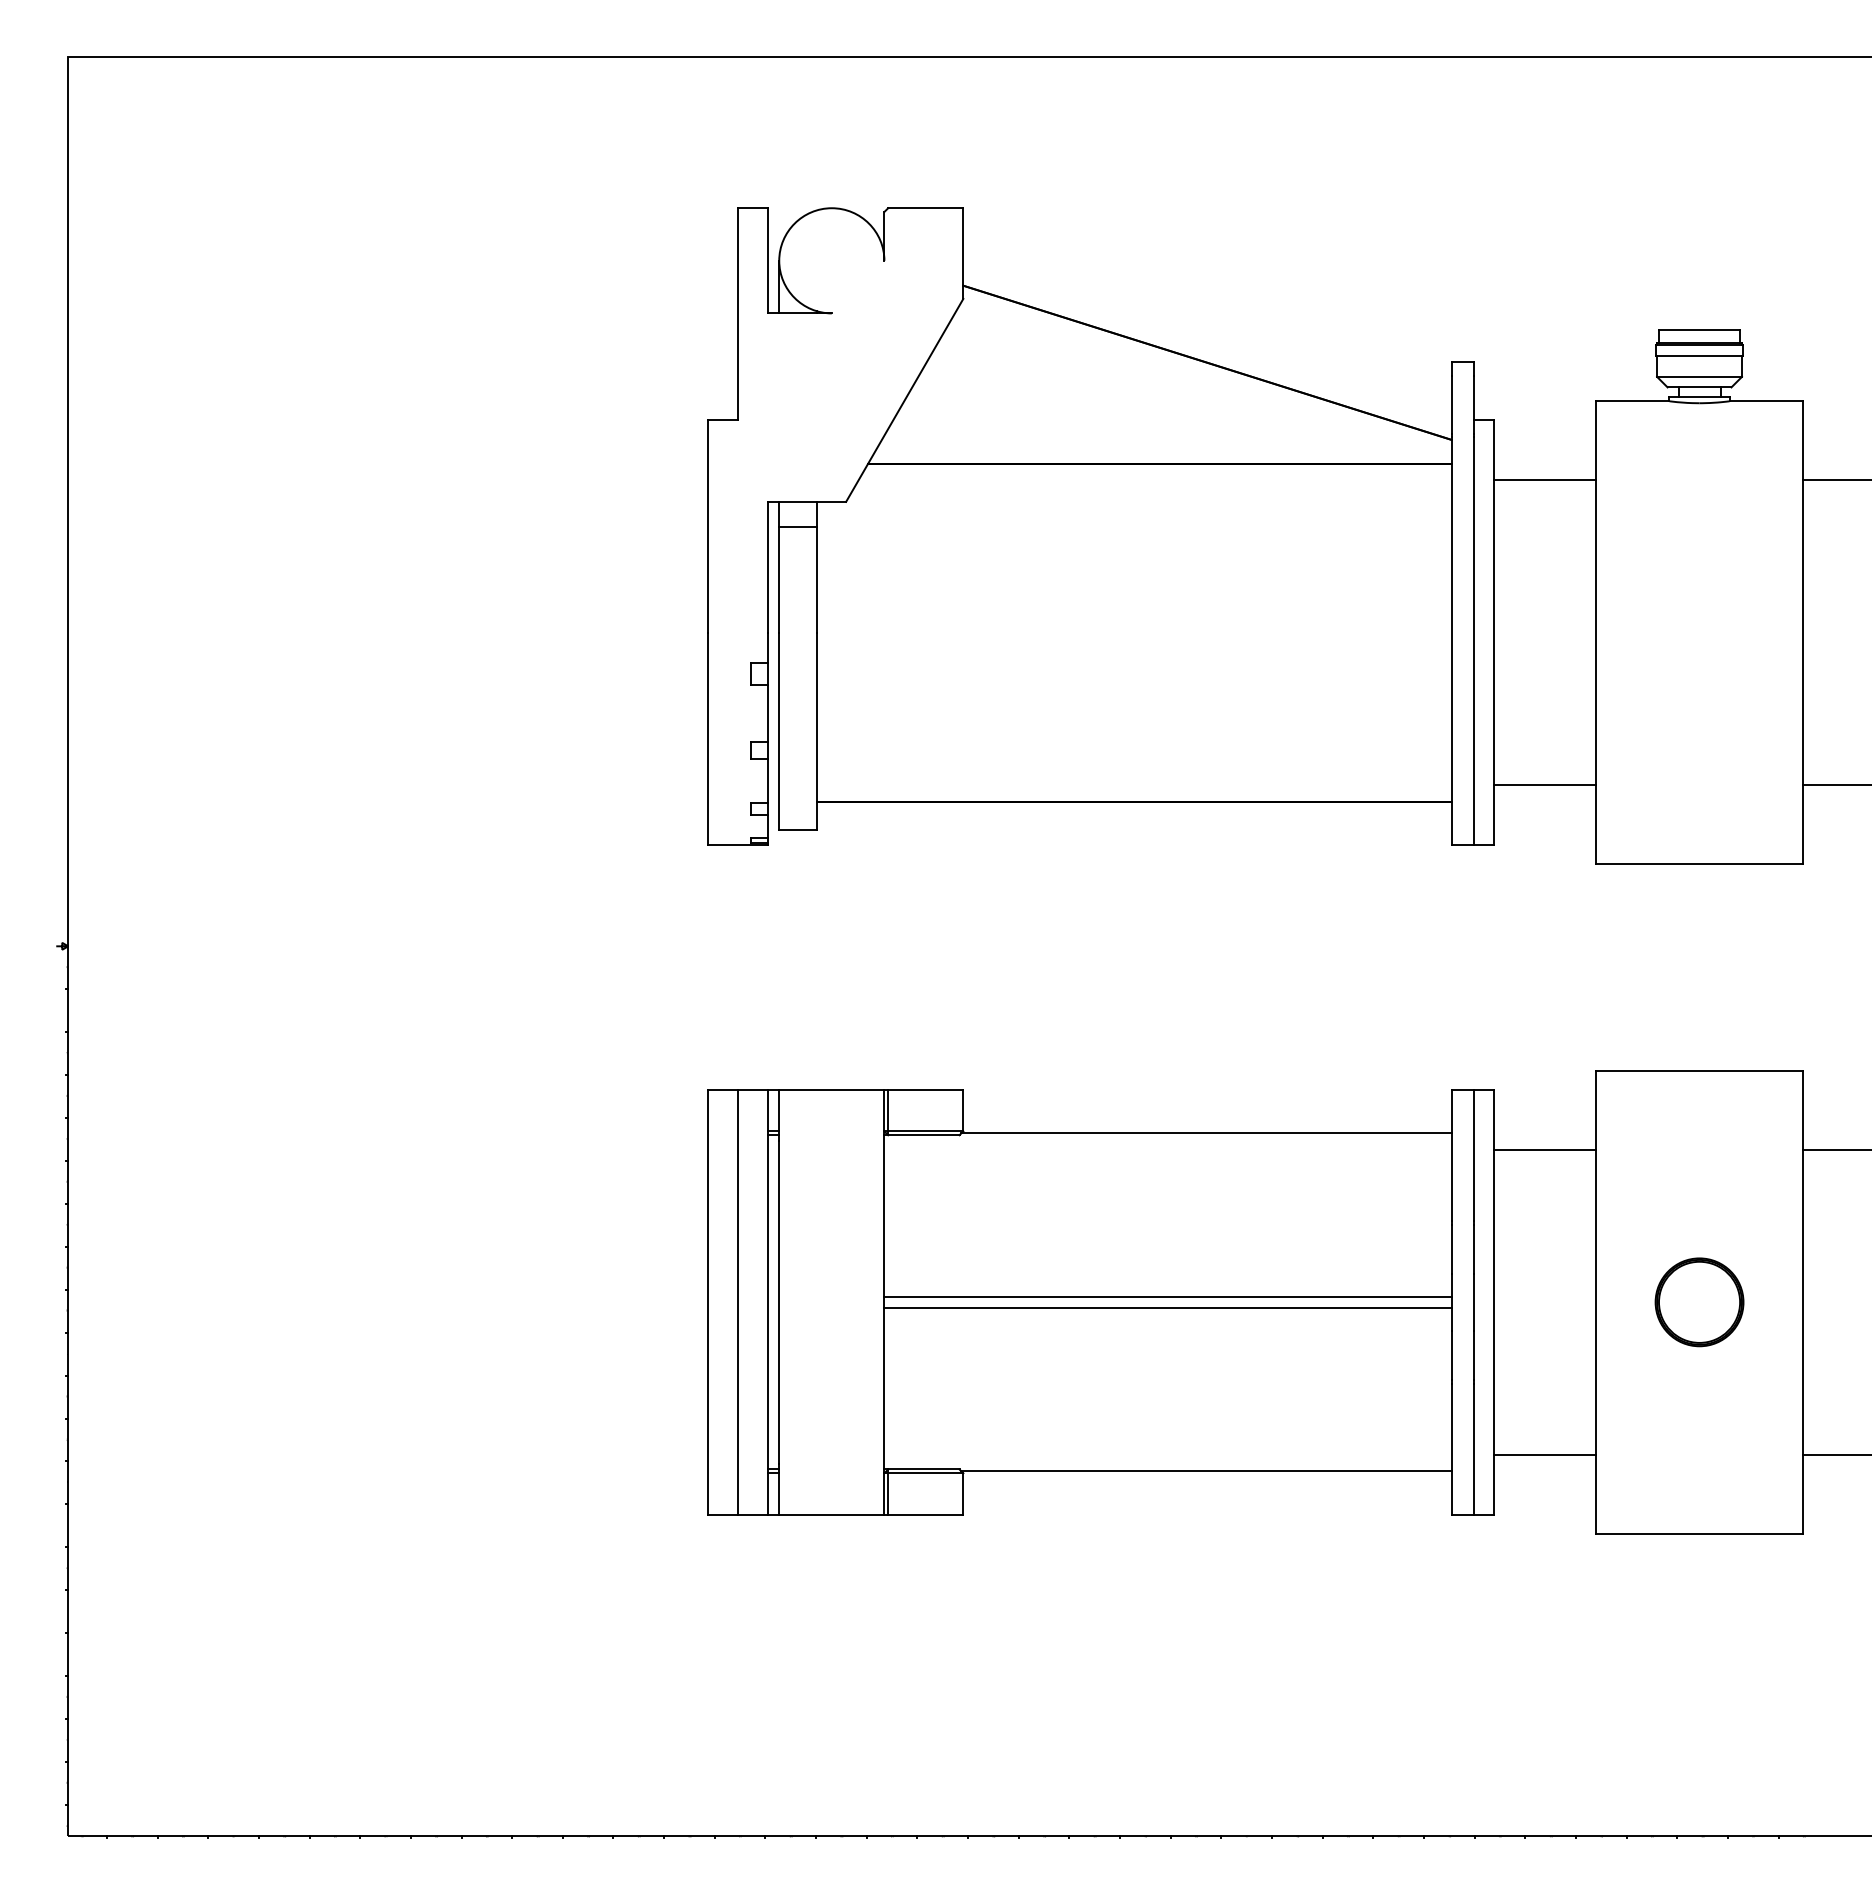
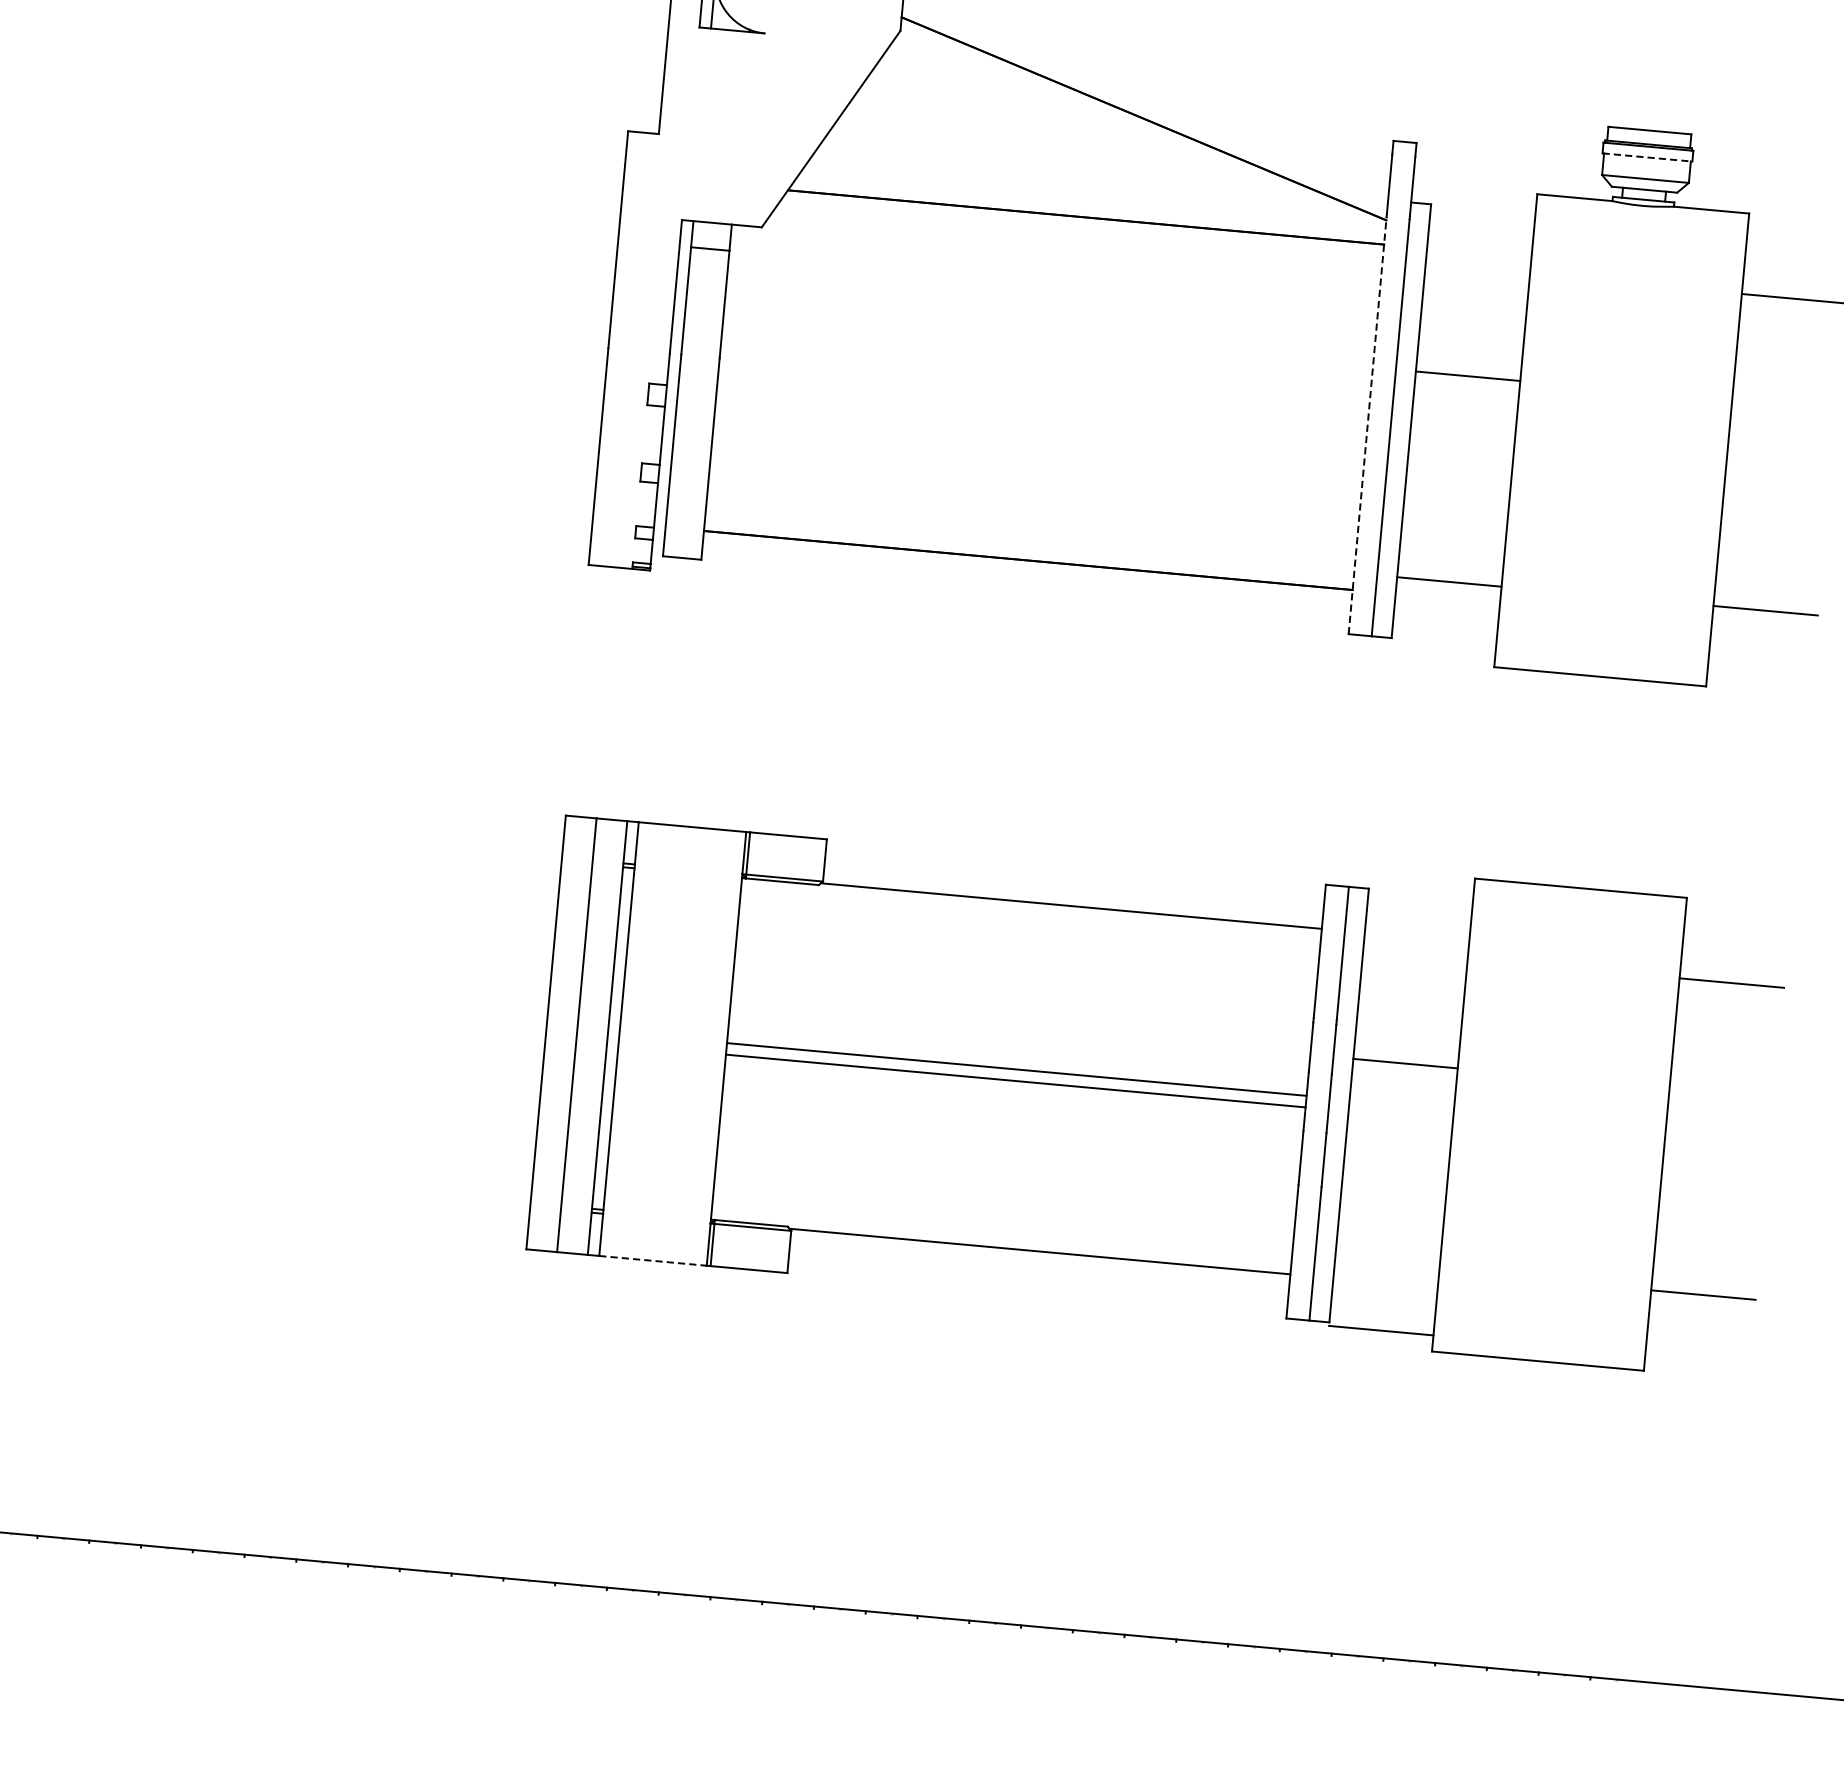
line: (1699, 355) -> (1647, 157), solid -> dashed
line: (1544, 480) -> (1467, 376), moved
line: (1451, 640) -> (1367, 425), solid -> dashed
line: (1544, 1149) -> (1405, 1063), moved
part: (1699, 1302) -> (1559, 1124), removed
line: (1544, 1455) -> (1380, 1331), moved
line: (831, 1514) -> (652, 1260), solid -> dashed

